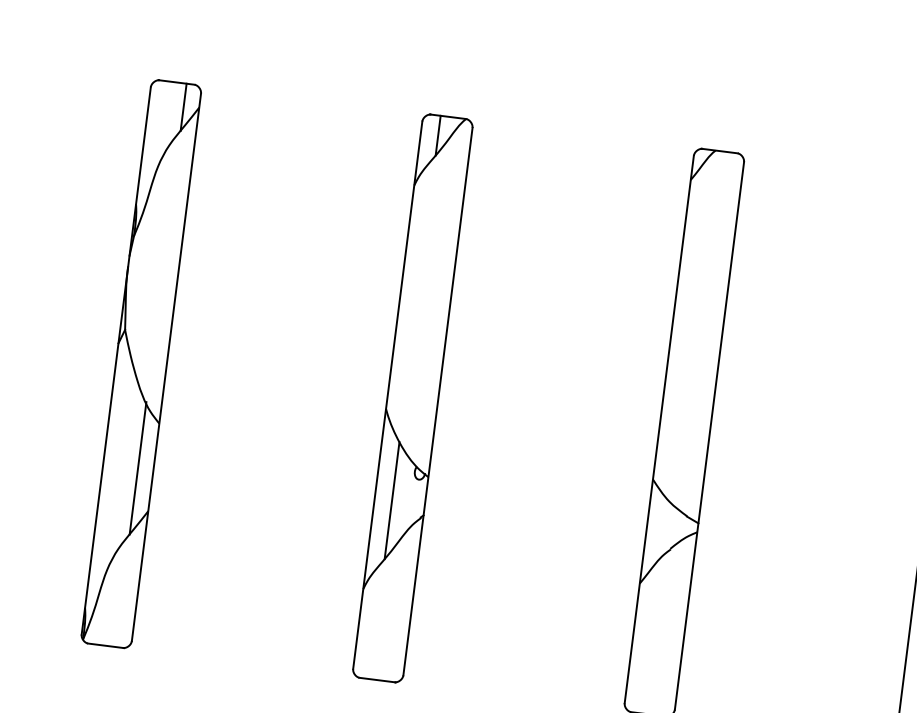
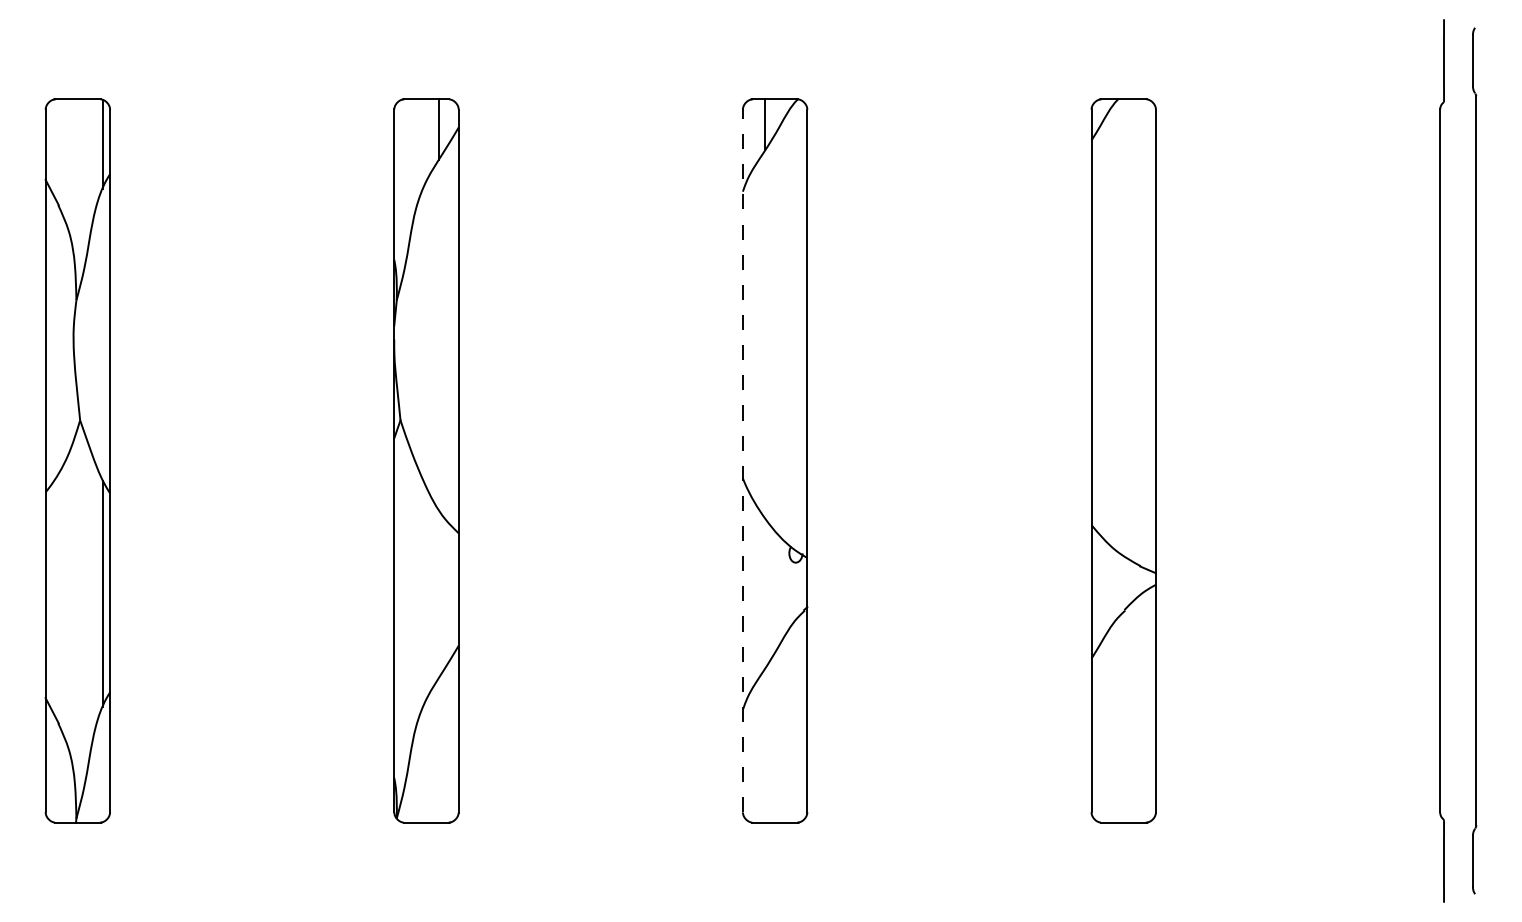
line: (387, 394) -> (742, 460), solid -> dashed
line: (137, 468) -> (438, 593), removed
line: (392, 500) -> (765, 593), removed

